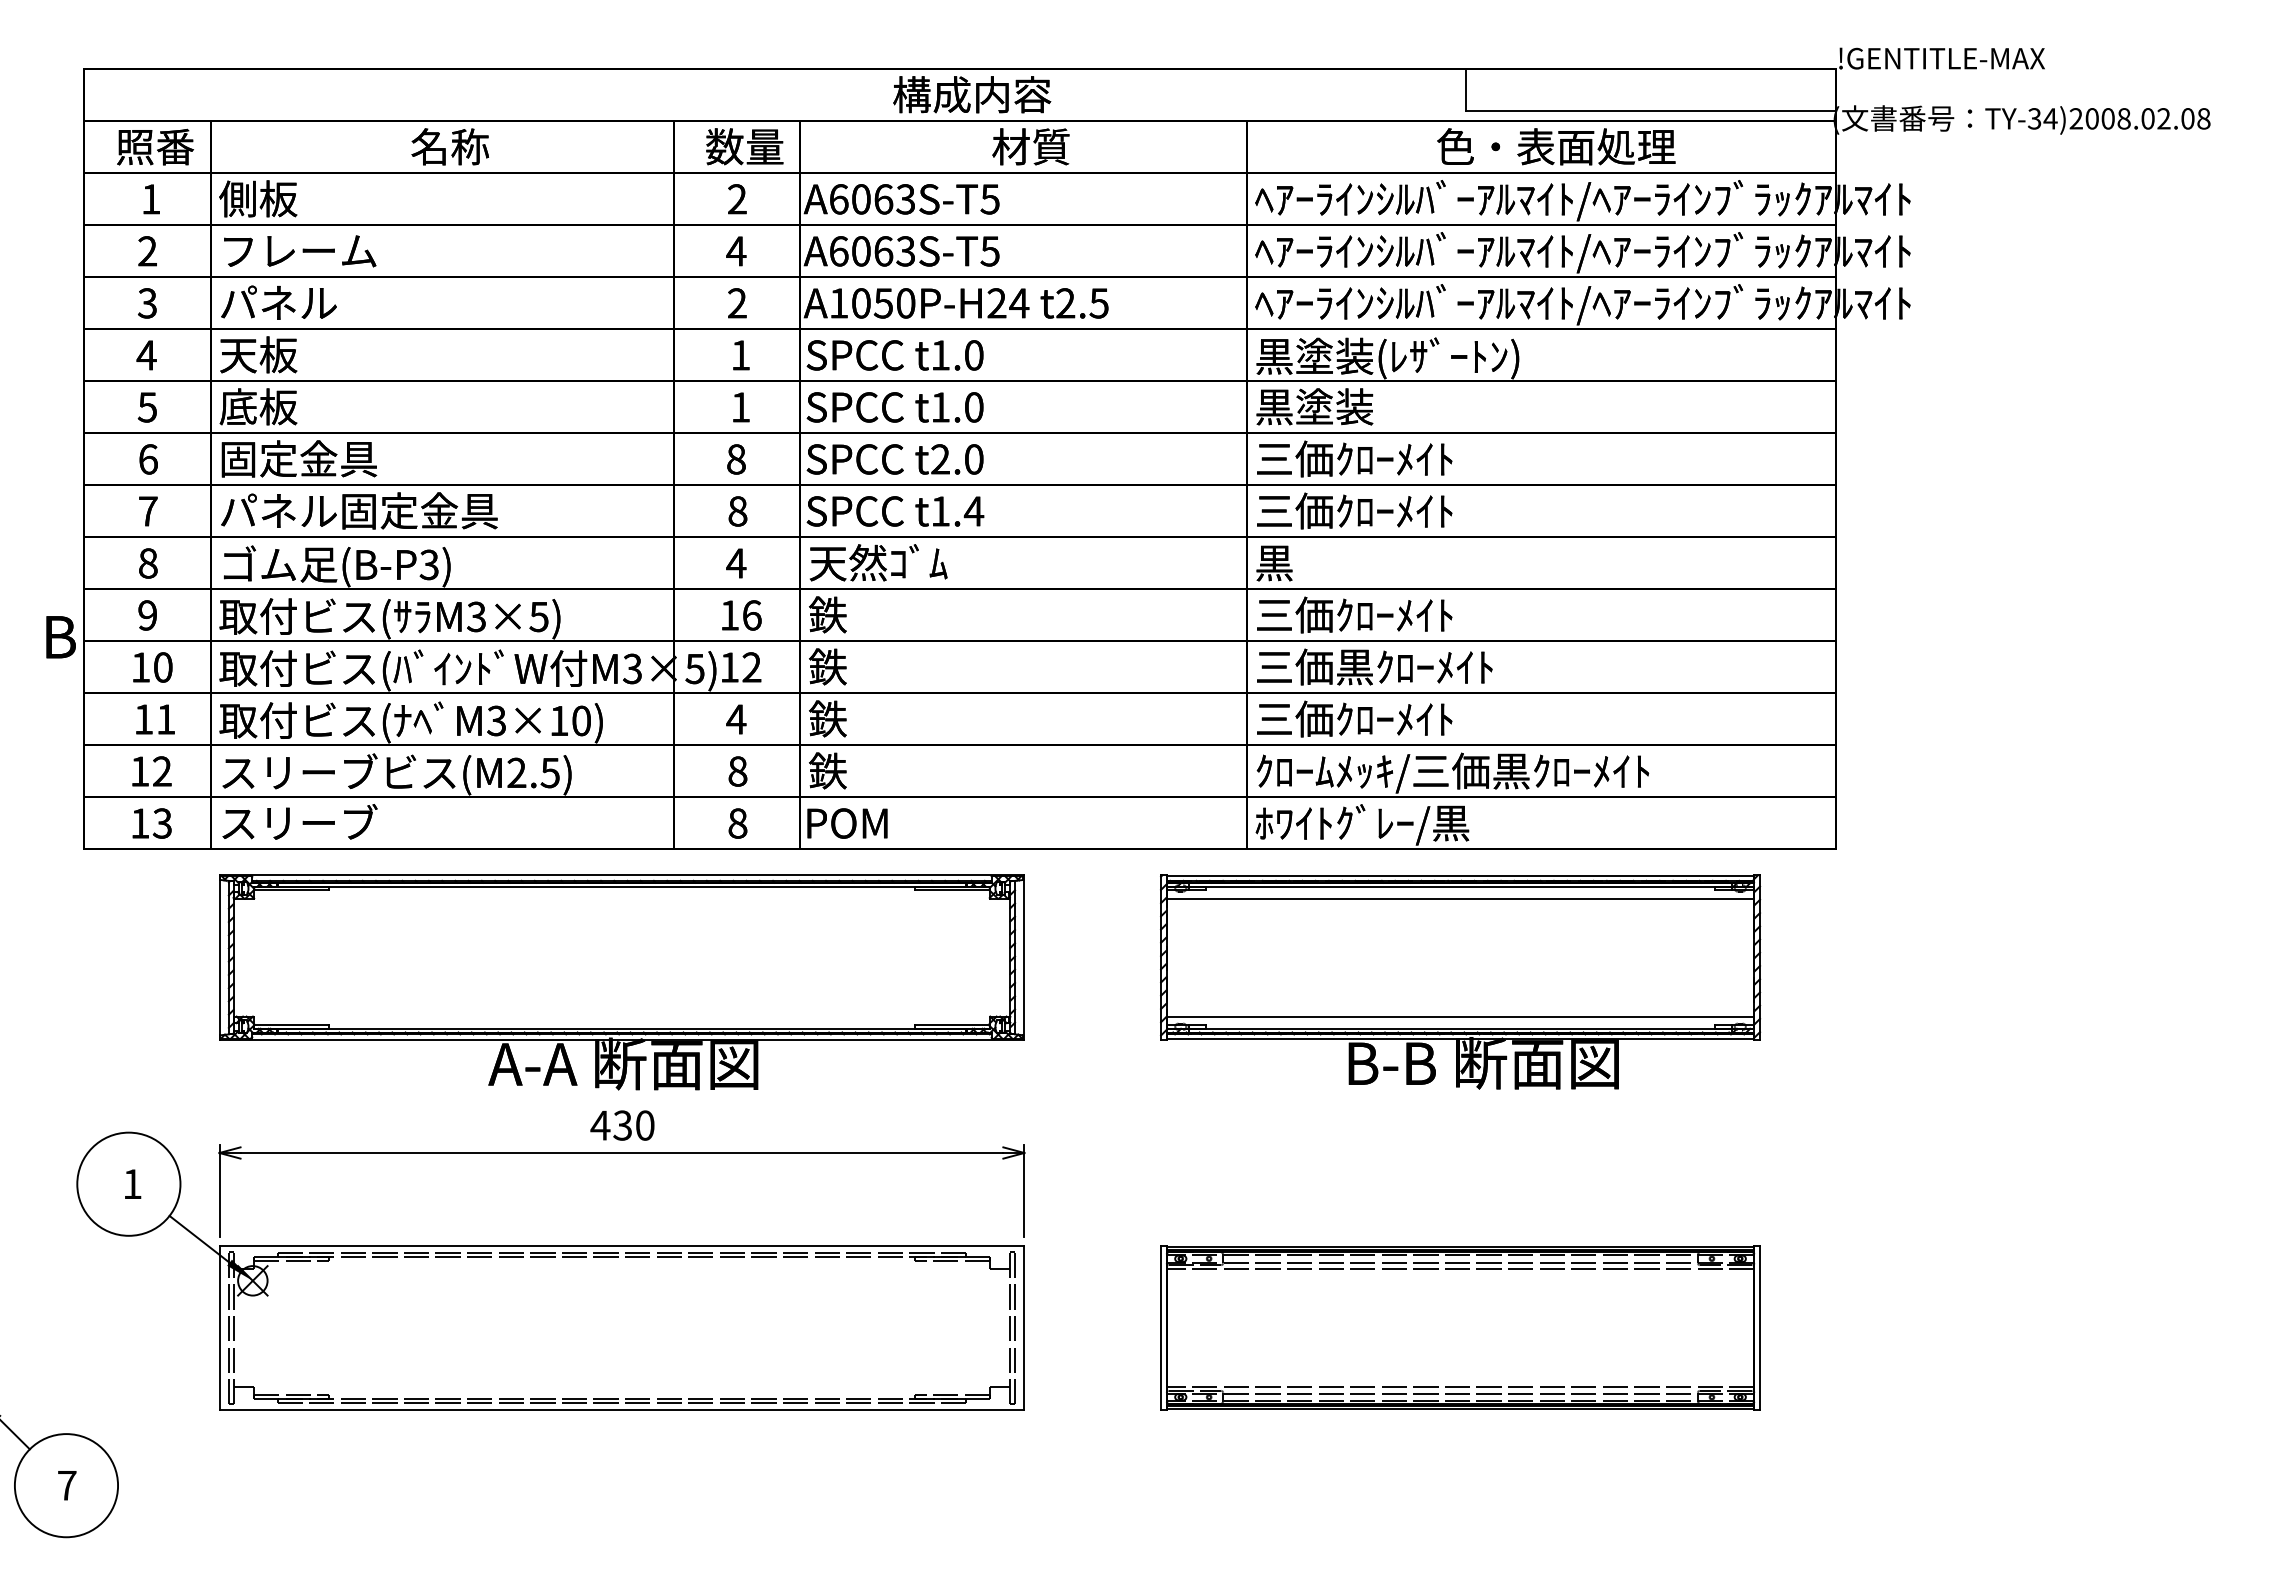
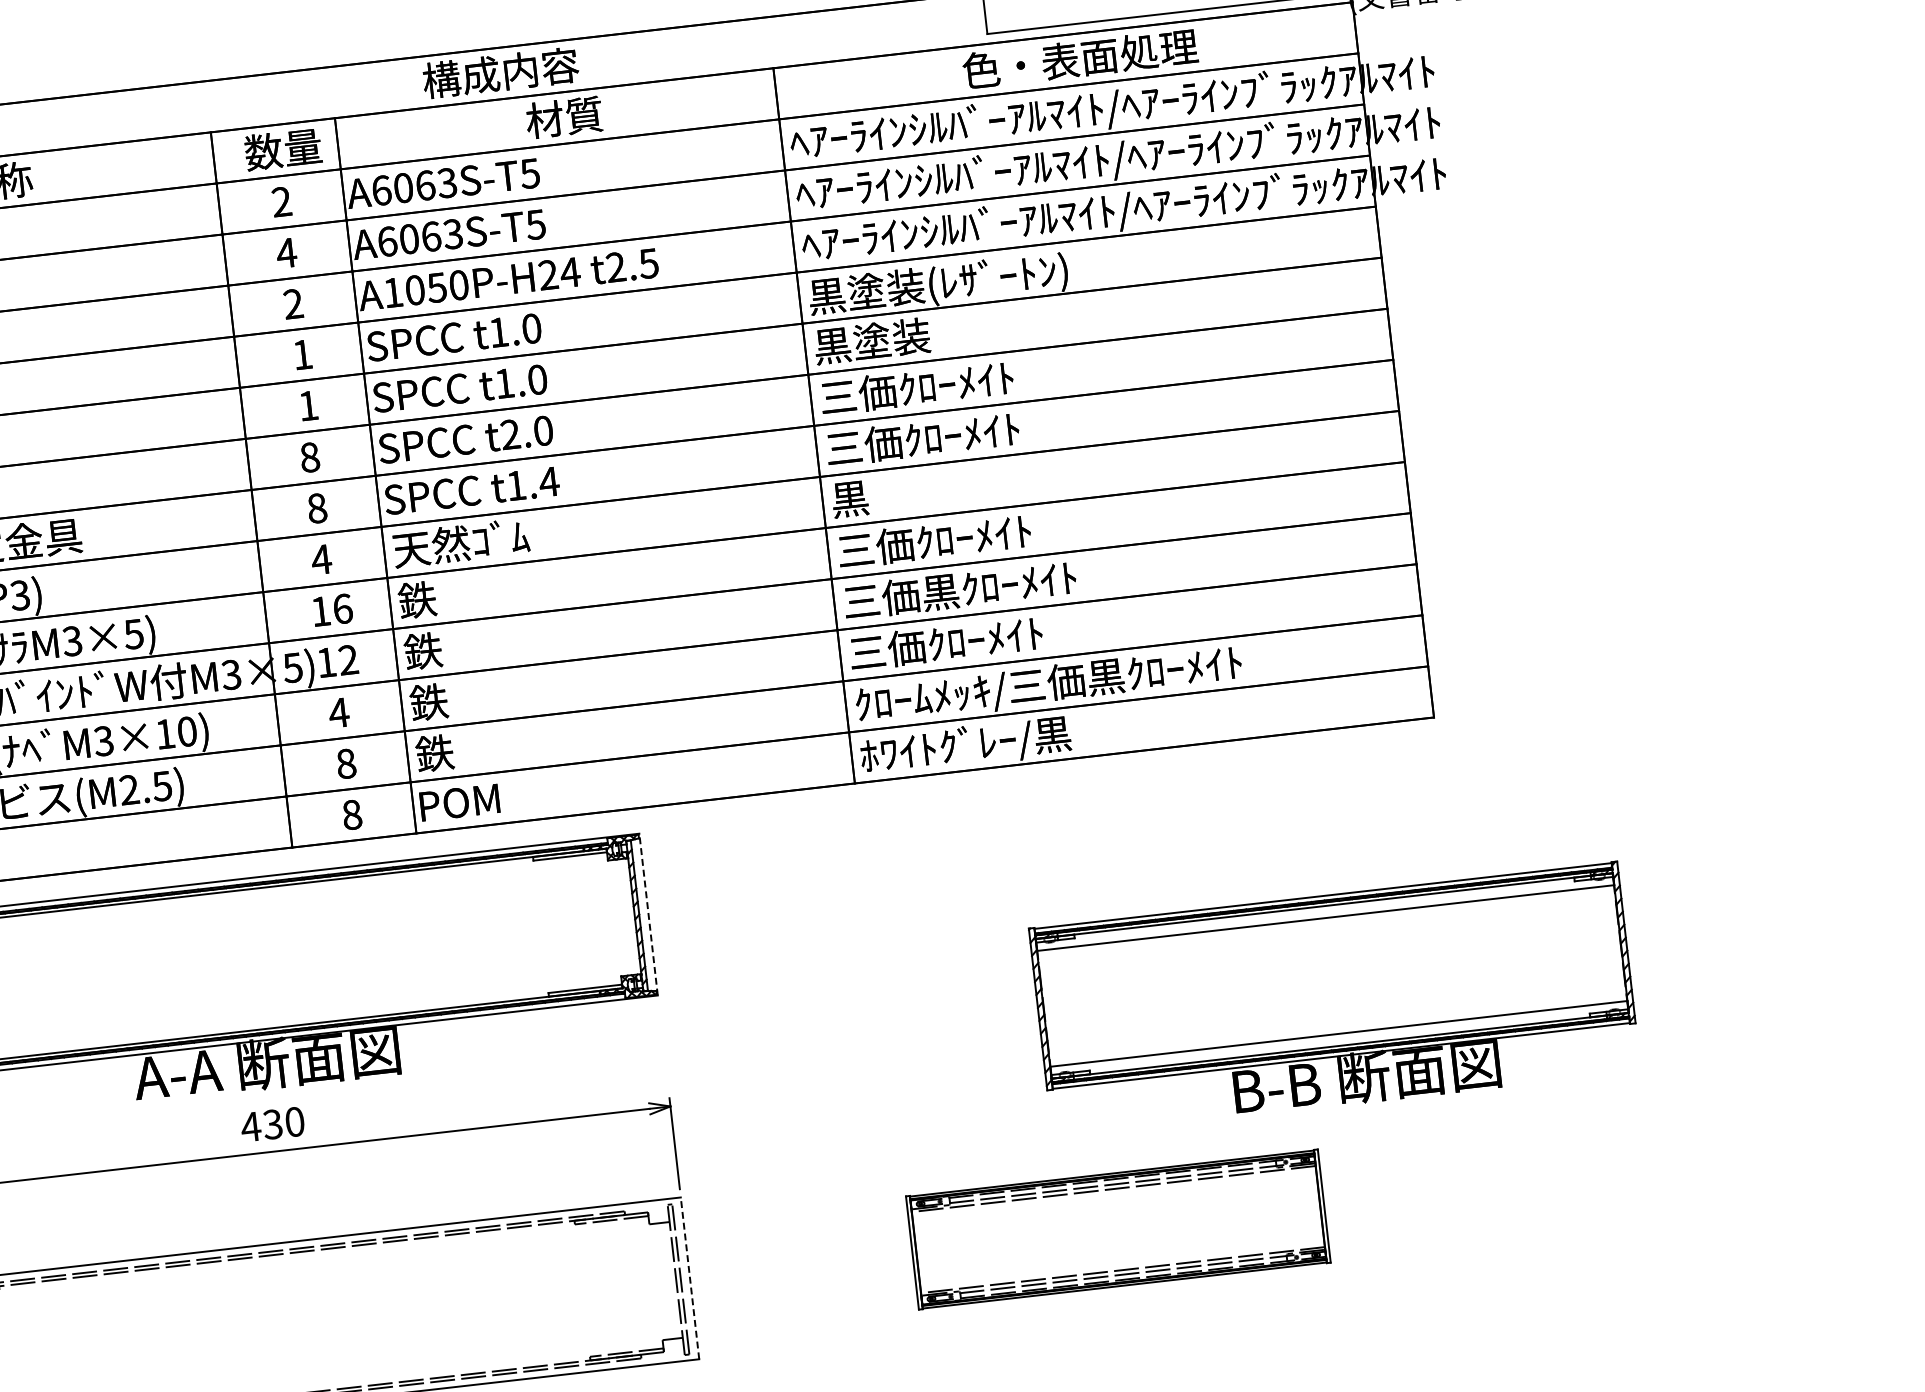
line: (1024, 957) -> (648, 914), solid -> dashed
part: (1460, 981) -> (1334, 999), moved
line: (1024, 1327) -> (690, 1277), solid -> dashed
part: (1460, 1327) -> (1118, 1229), size x0.7

